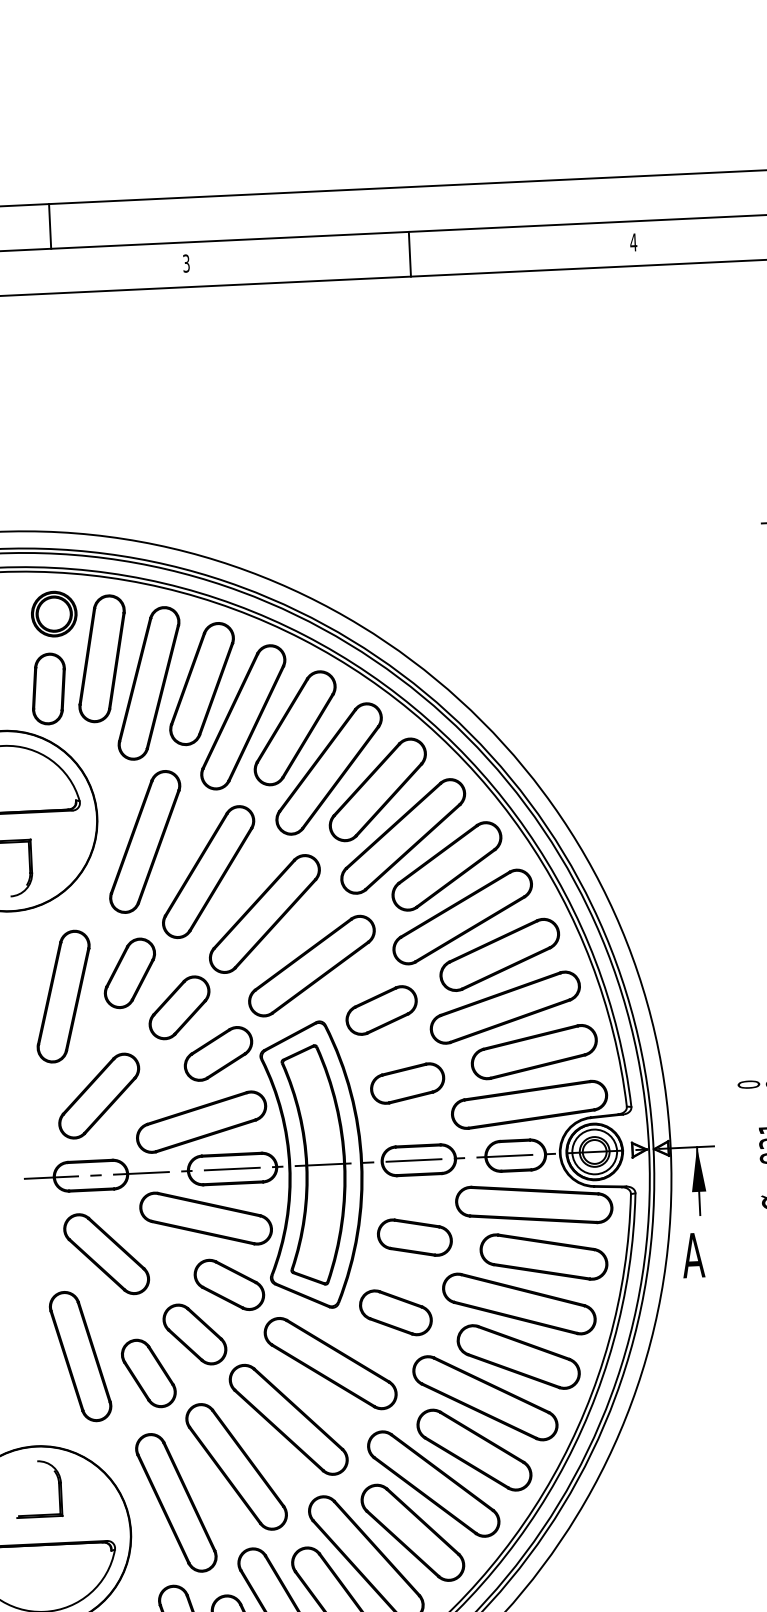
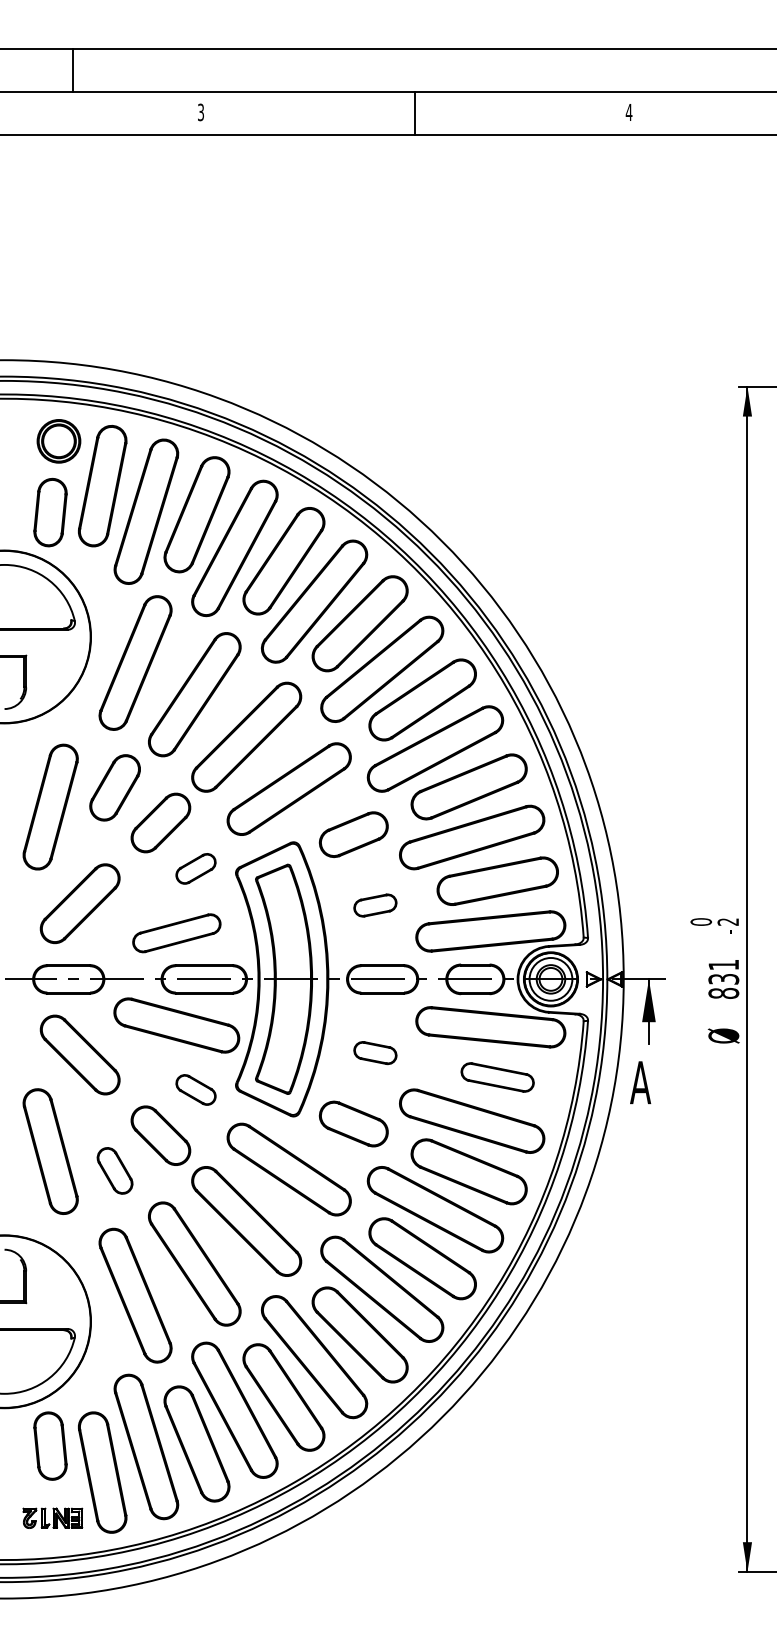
part: (217, 1053) -> (195, 868), size x0.6
part: (407, 1083) -> (375, 905), size x0.6
part: (201, 1122) -> (176, 933), size x0.7
part: (415, 1236) -> (375, 1052), size x0.6
part: (543, 1257) -> (497, 1077), size x0.6
part: (228, 1284) -> (195, 1089), size x0.6
part: (148, 1373) -> (114, 1170), size x0.7

